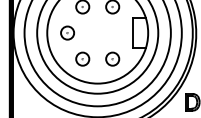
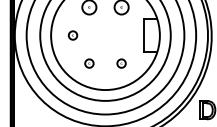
part: (67, 33) -> (72, 35), size x0.6
part: (82, 59) -> (89, 63), size x0.6
part: (112, 59) -> (121, 63), size x0.6

